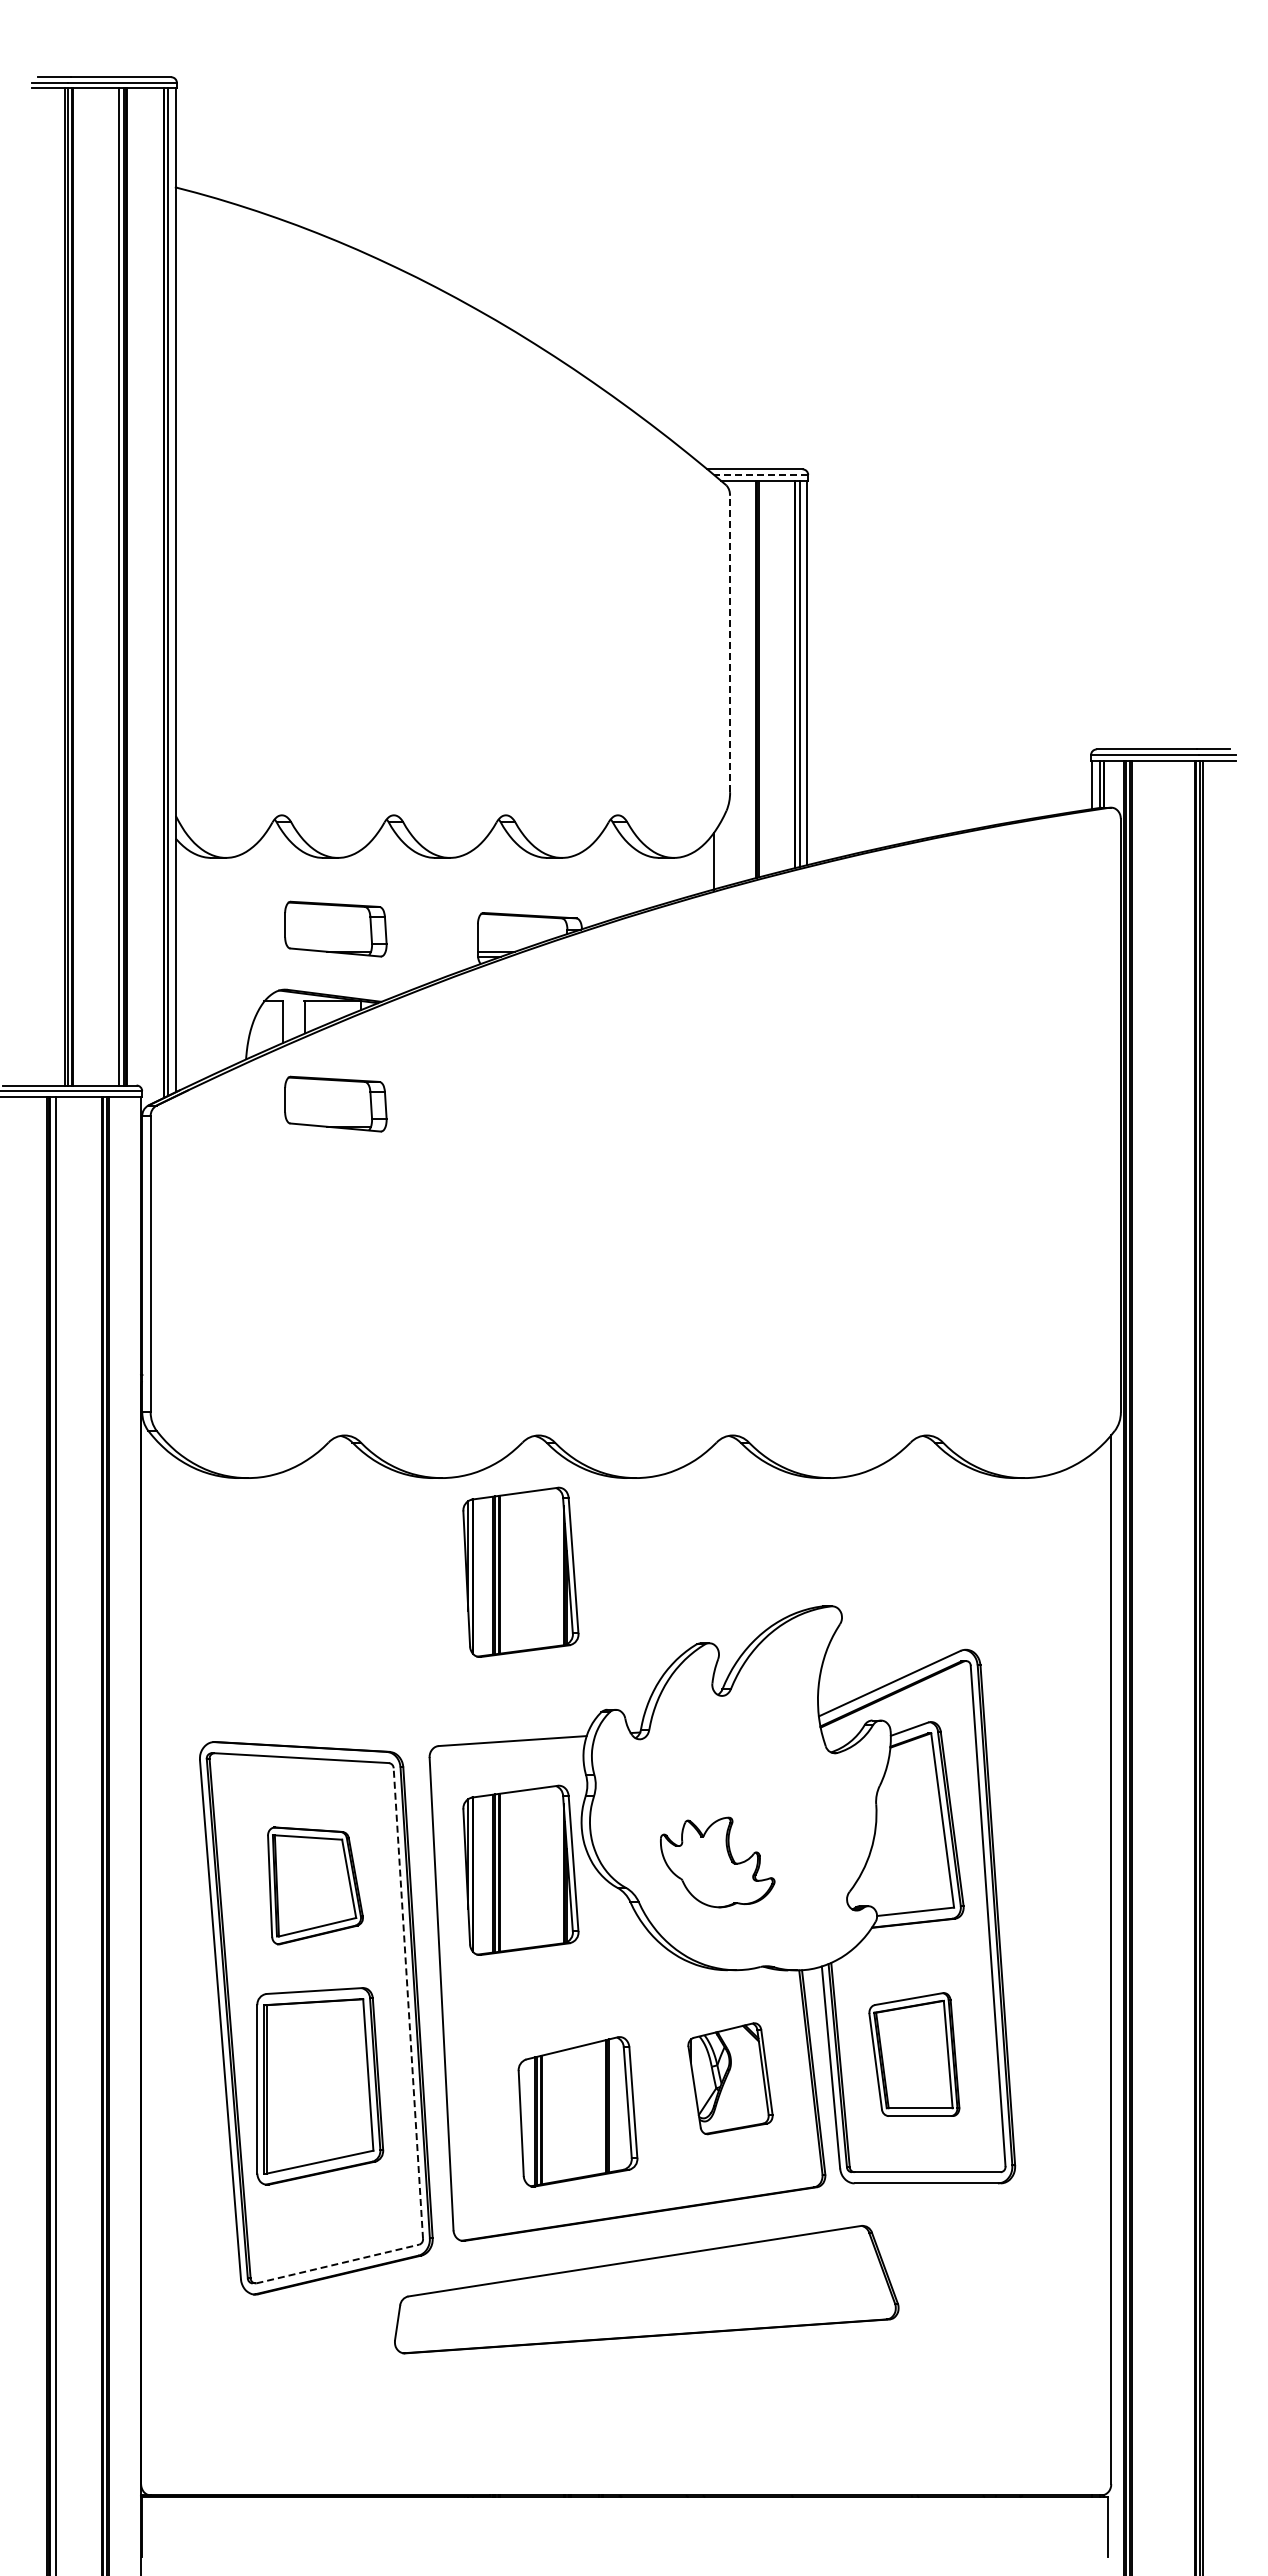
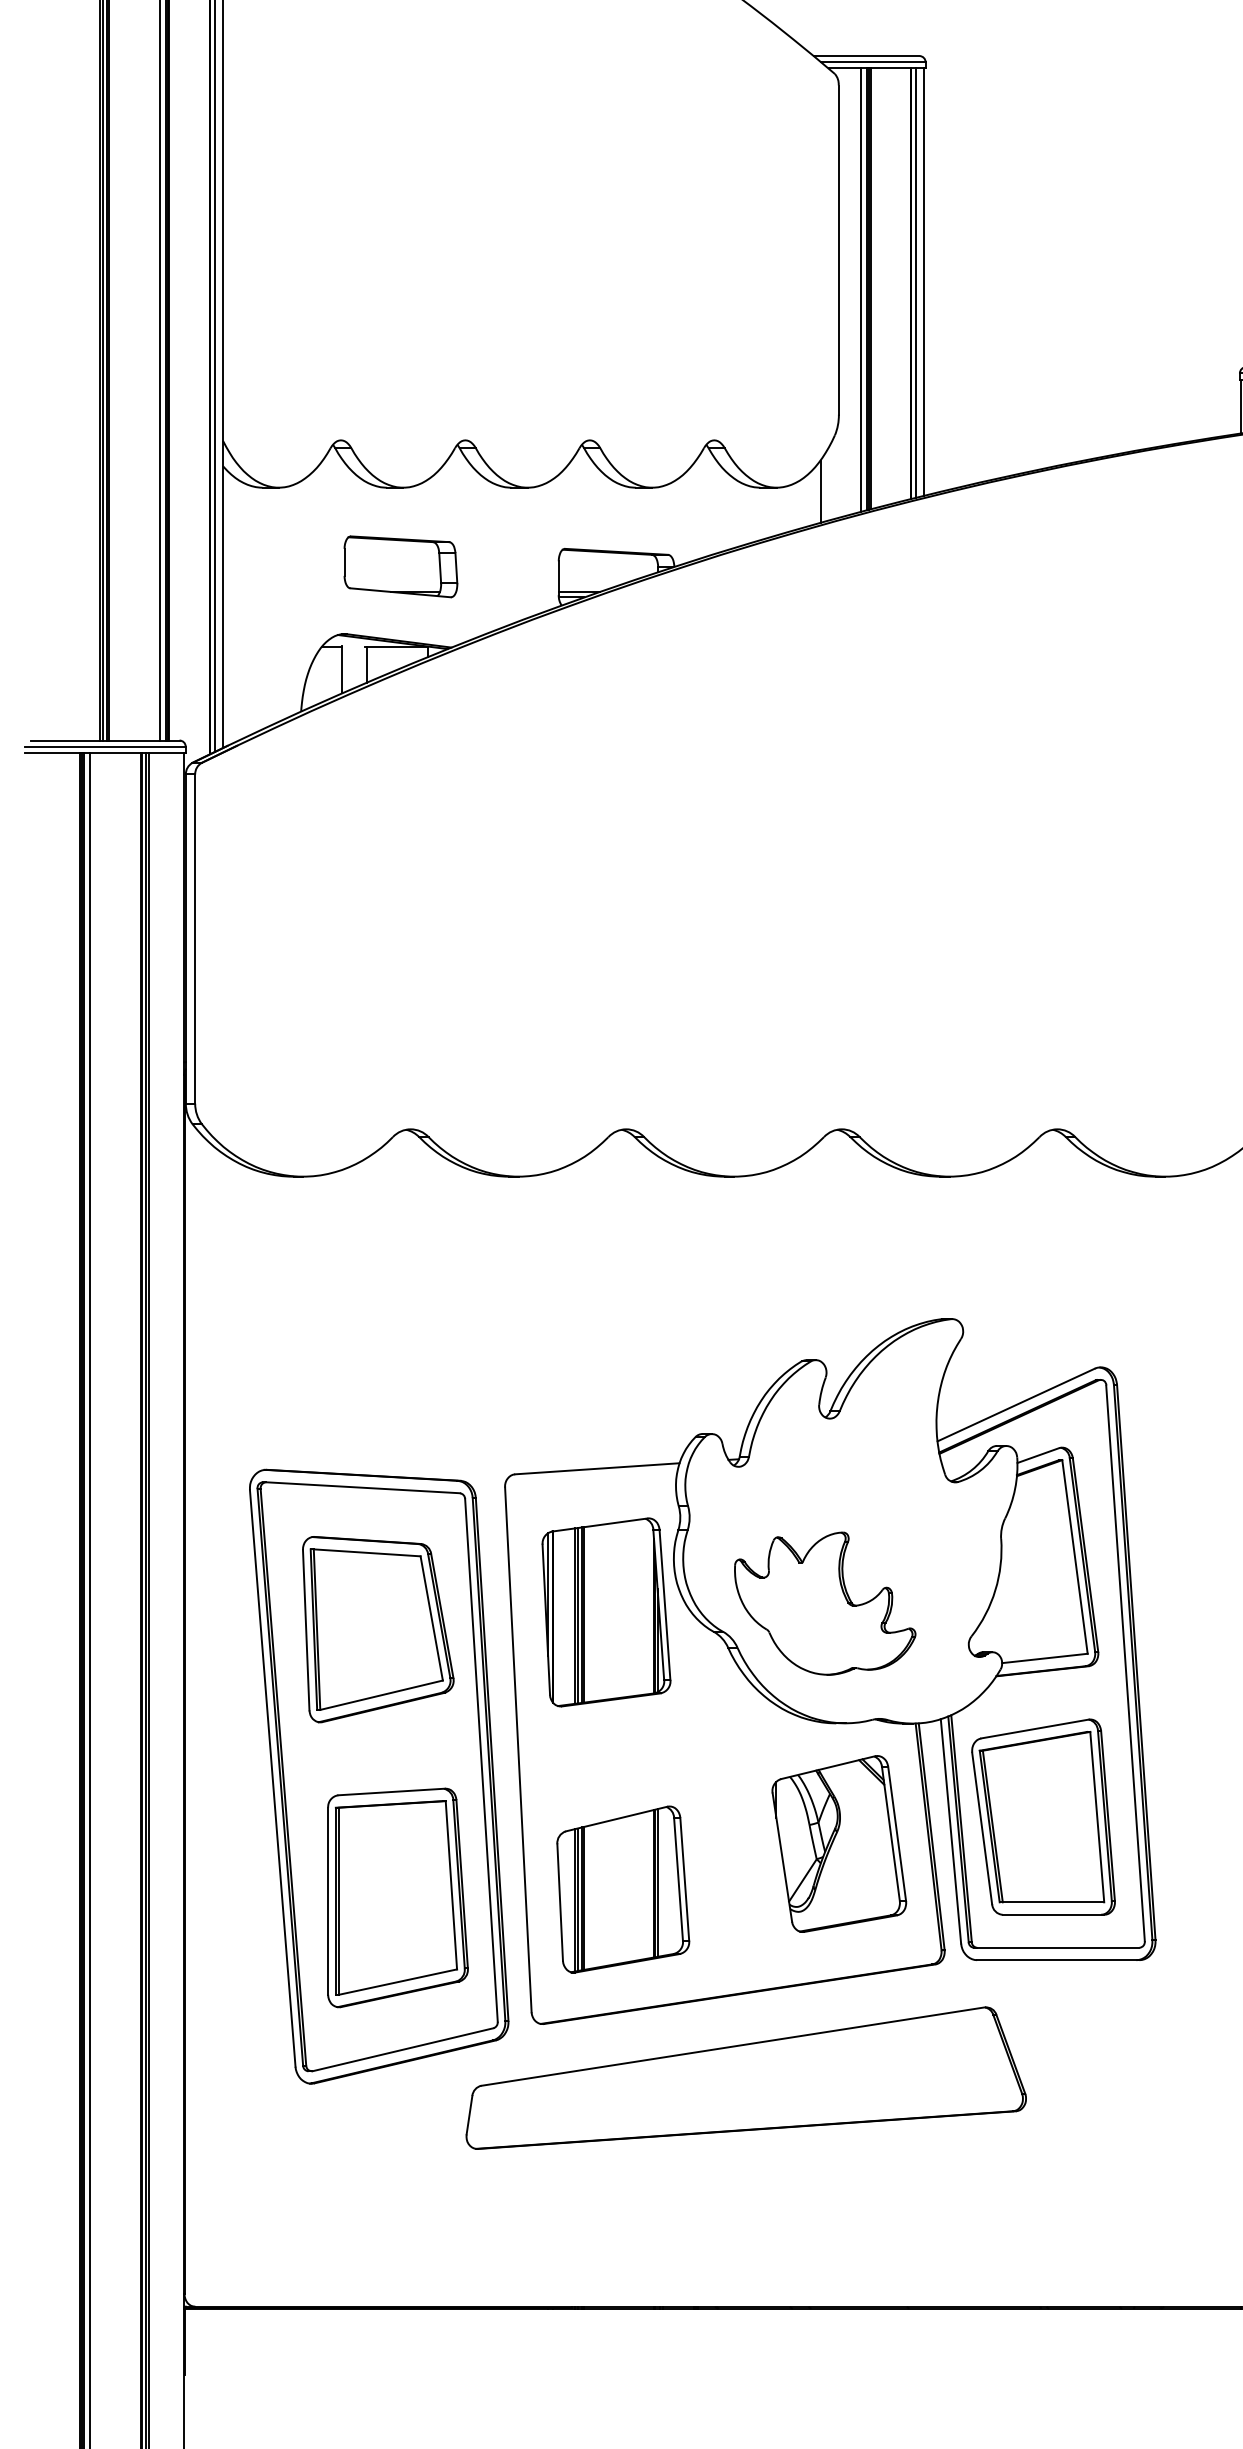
line: (760, 474) -> (872, 61), dashed -> solid
line: (730, 643) -> (839, 249), dashed -> solid
line: (749, 679) -> (860, 289), added
part: (335, 1103) -> (400, 760), removed
part: (520, 1571) -> (606, 1280), removed
part: (717, 1862) -> (824, 1603), size x1.43
part: (315, 1885) -> (378, 1629), size x1.43
line: (408, 2003) -> (481, 1760), dashed -> solid
part: (914, 2054) -> (1043, 1816), size x1.43
part: (730, 2078) -> (839, 1843), size x1.43
part: (320, 2086) -> (398, 1898), moved
part: (577, 2111) -> (622, 1889), moved
line: (337, 2264) -> (402, 2050), dashed -> solid

